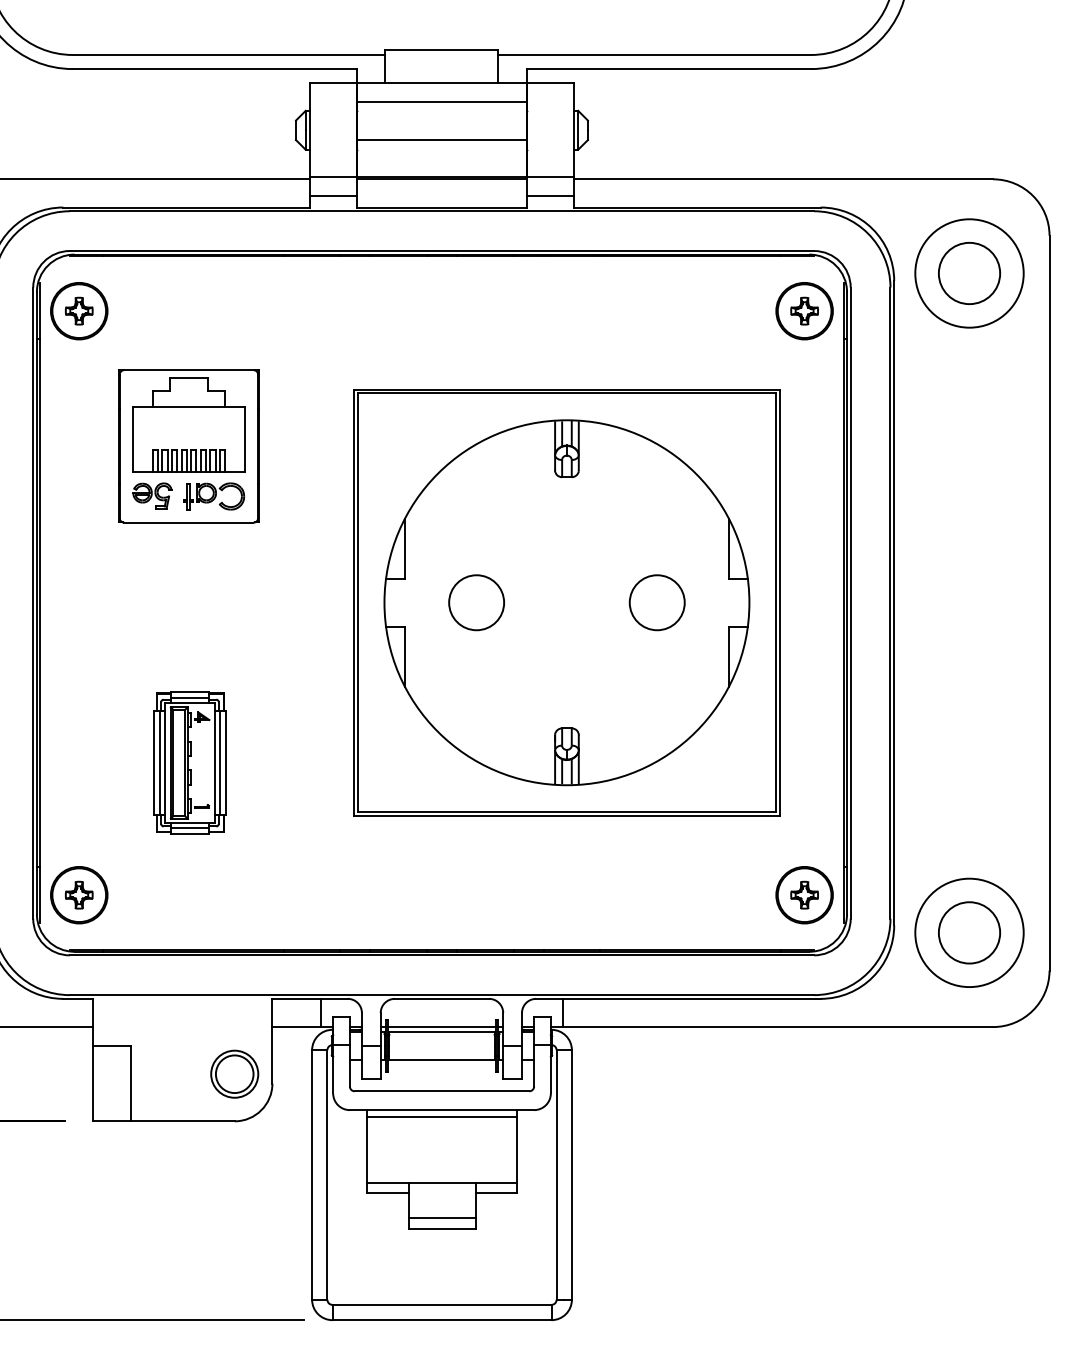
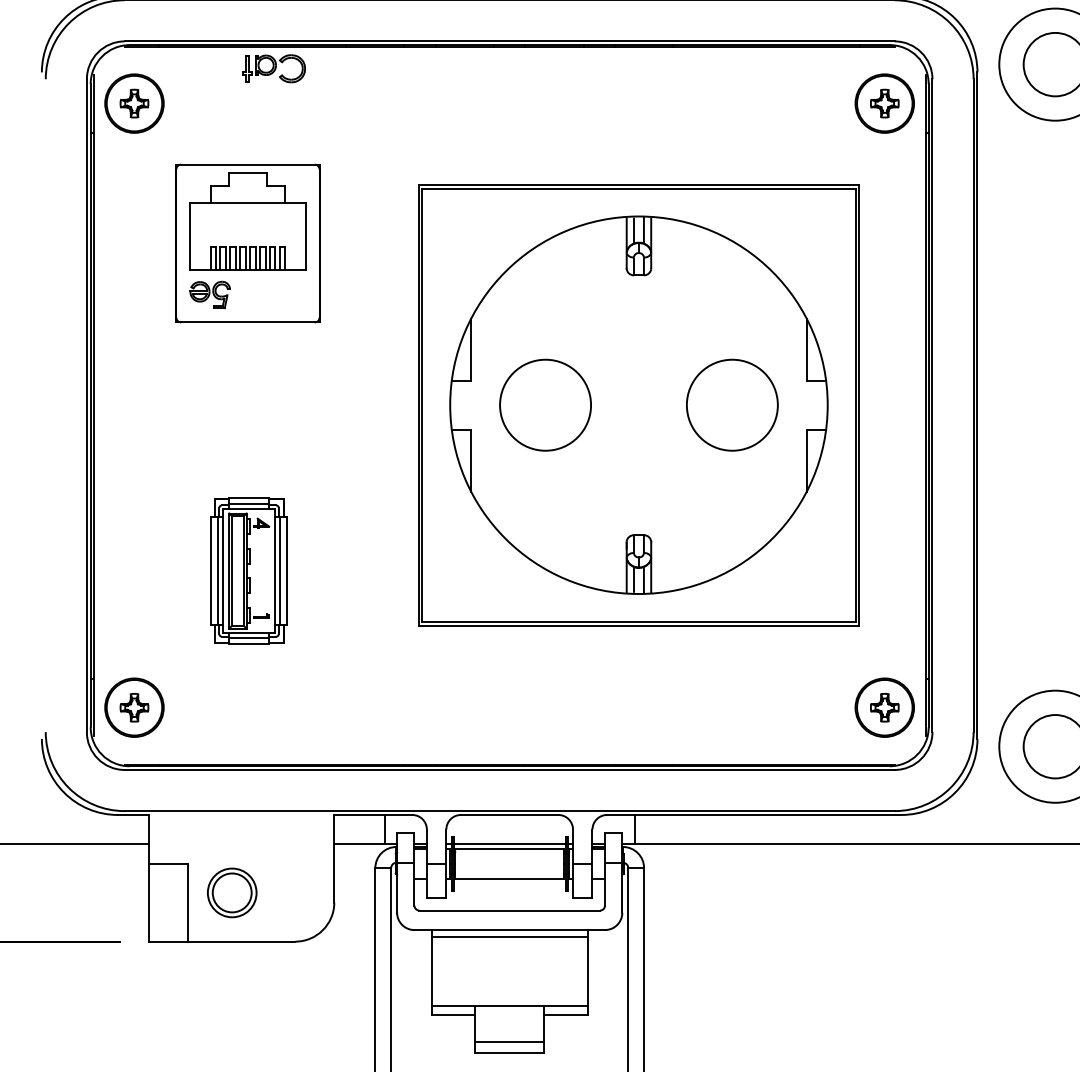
part: (214, 496) -> (274, 68), moved
circle: (476, 602) -> (545, 404), size x1.6
circle: (656, 602) -> (731, 404), size x1.6
part: (234, 1073) -> (231, 892), moved

